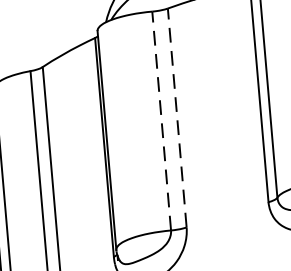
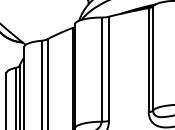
line: (178, 117) -> (109, 68), dashed -> solid
line: (161, 120) -> (101, 69), dashed -> solid

